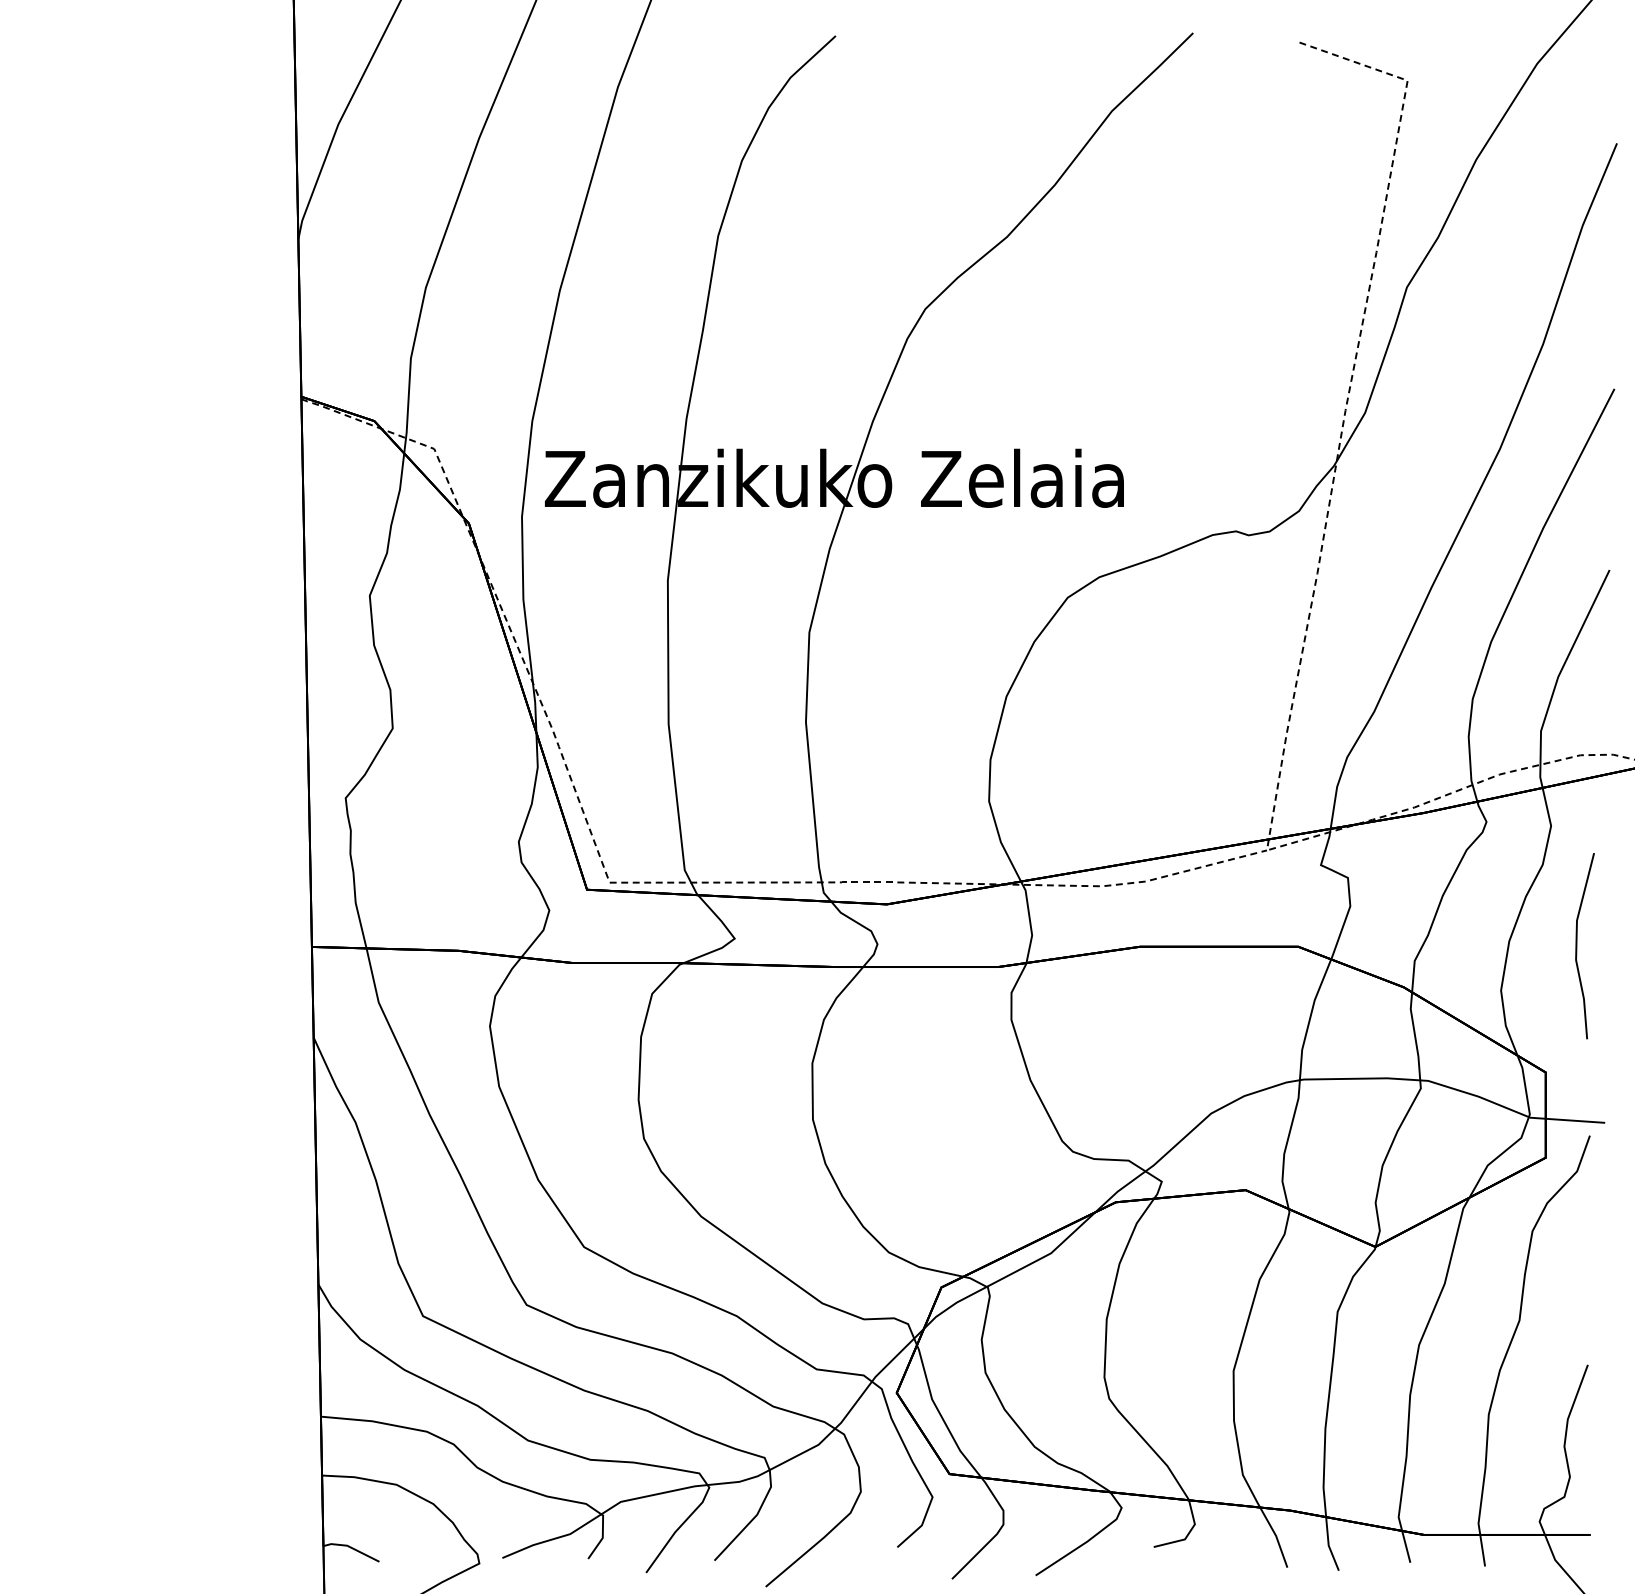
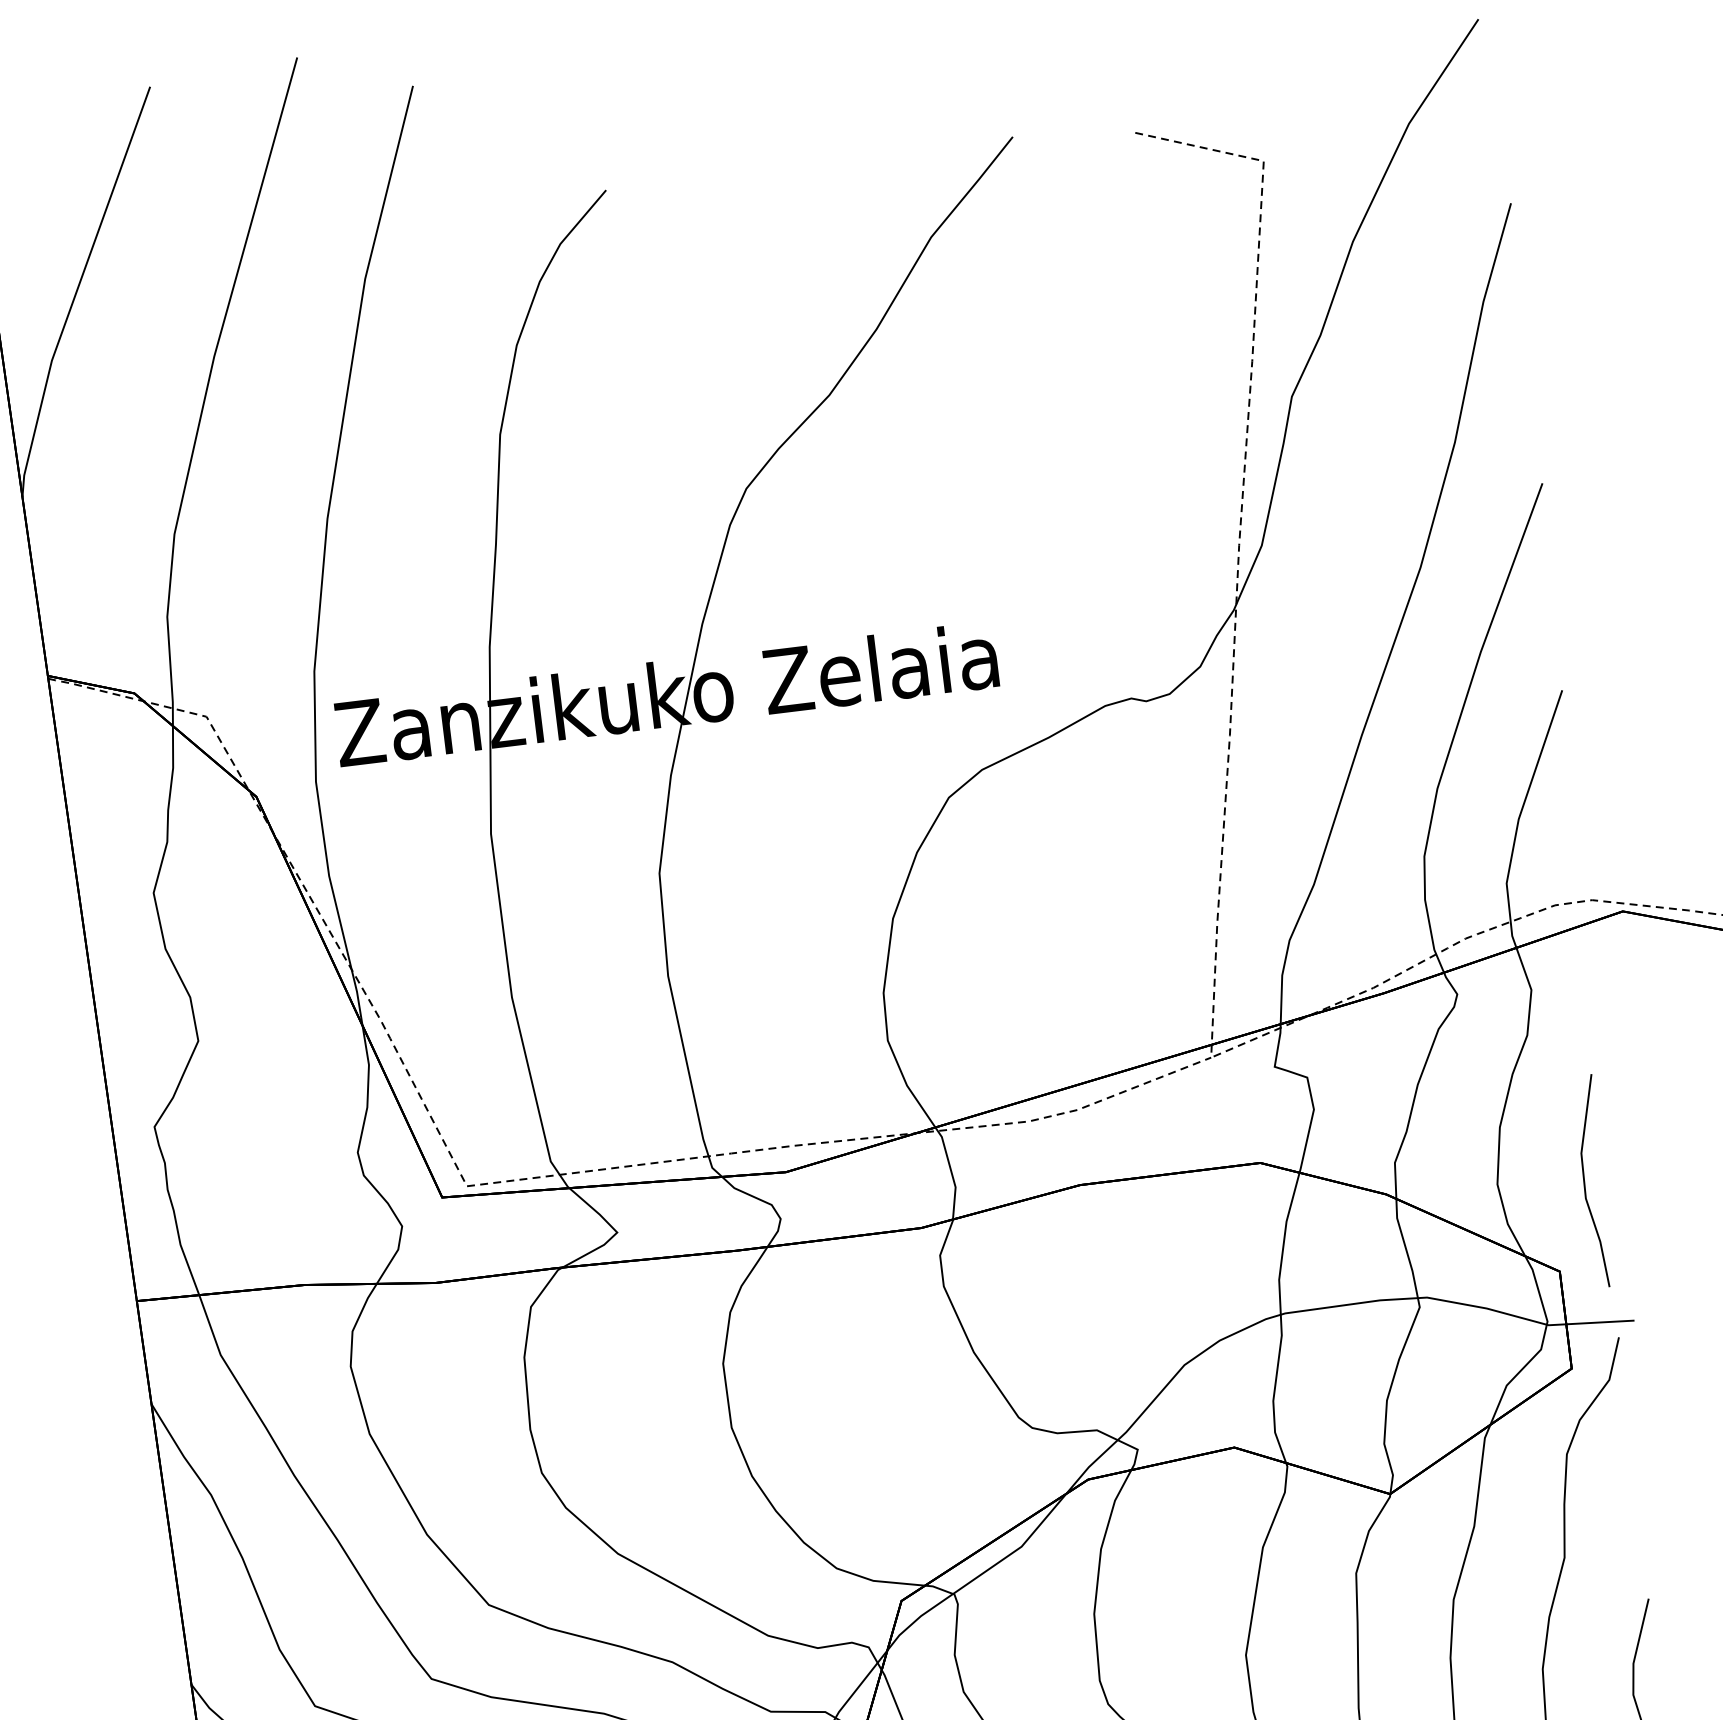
line: (1577, 946) -> (1585, 1182), moved

